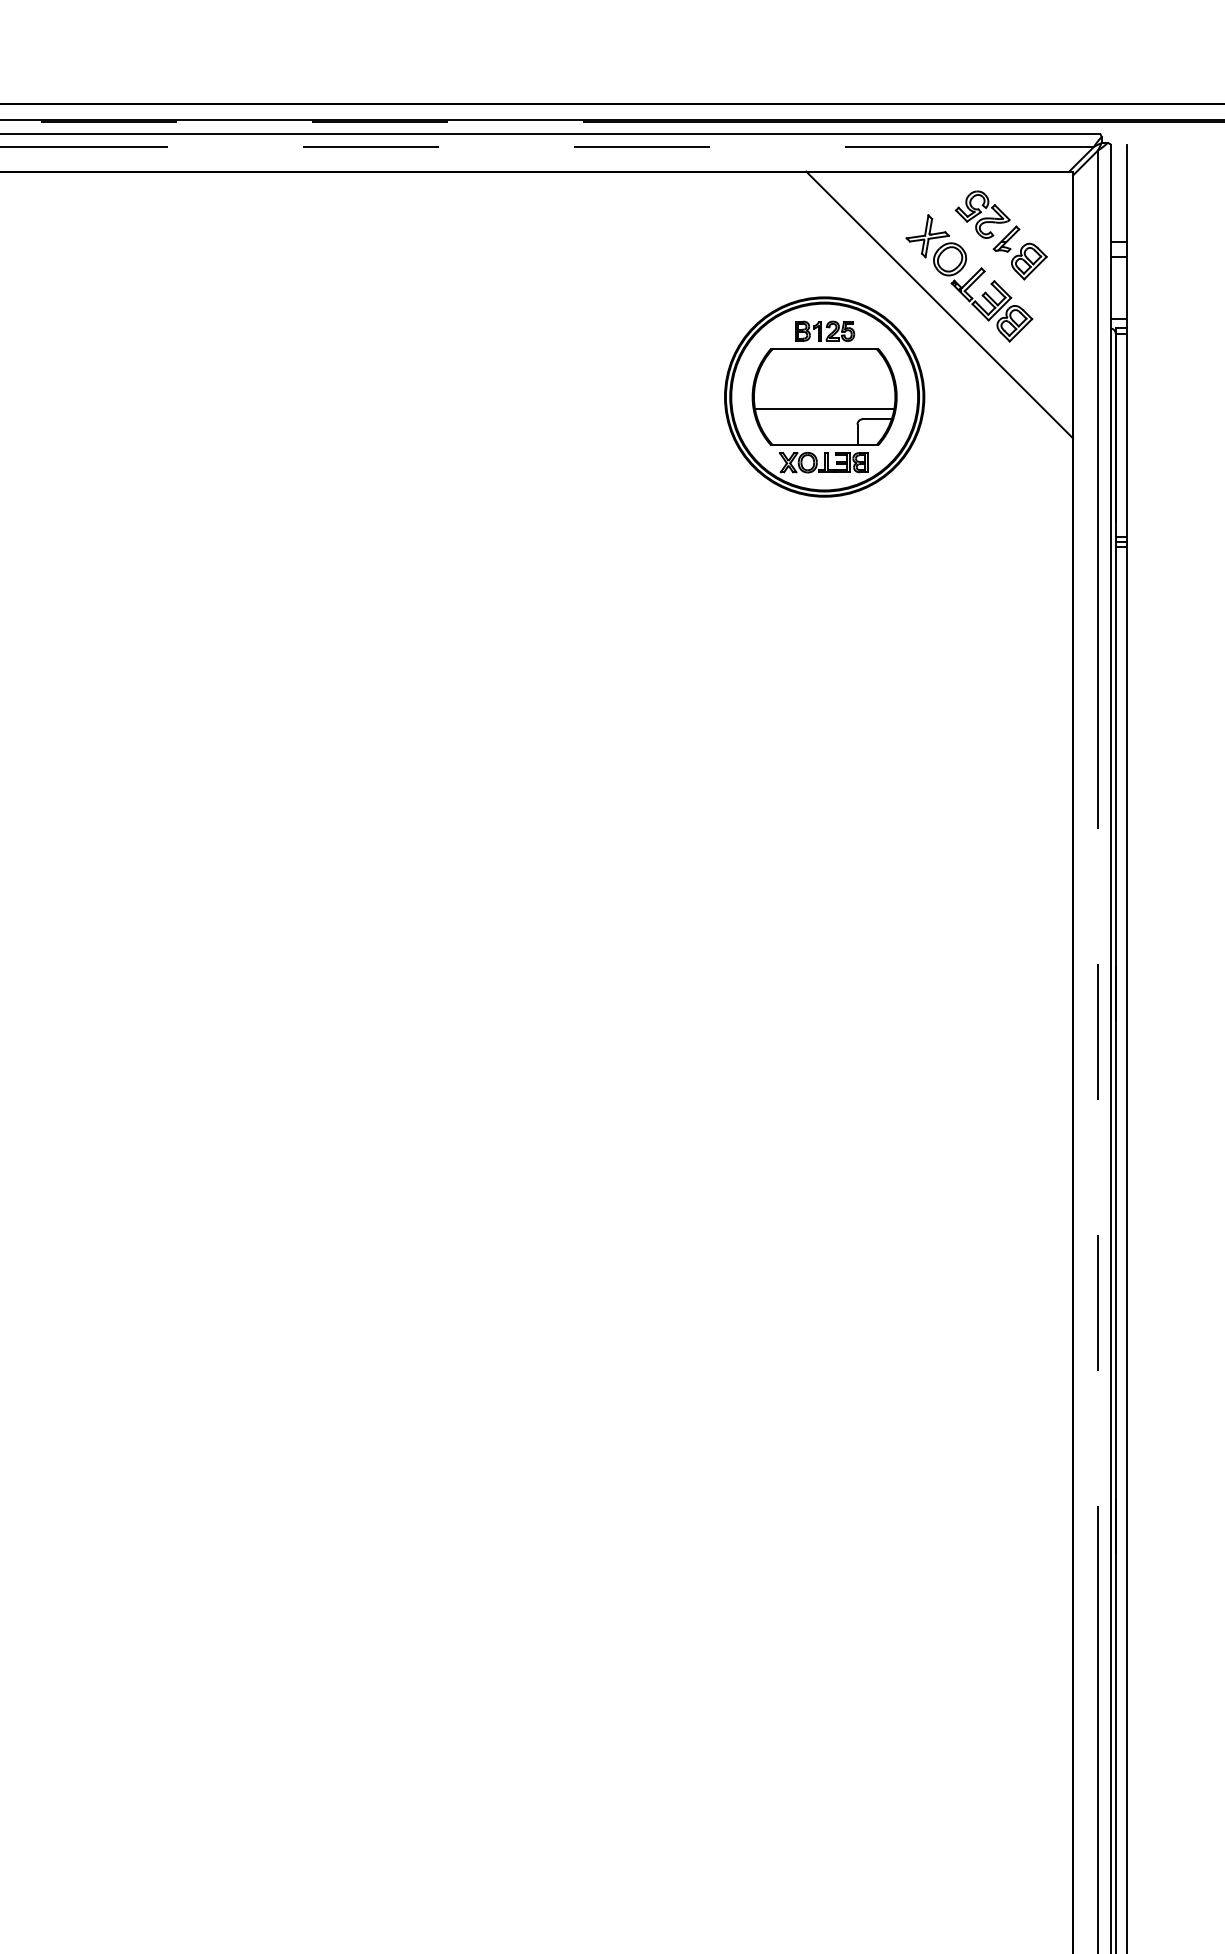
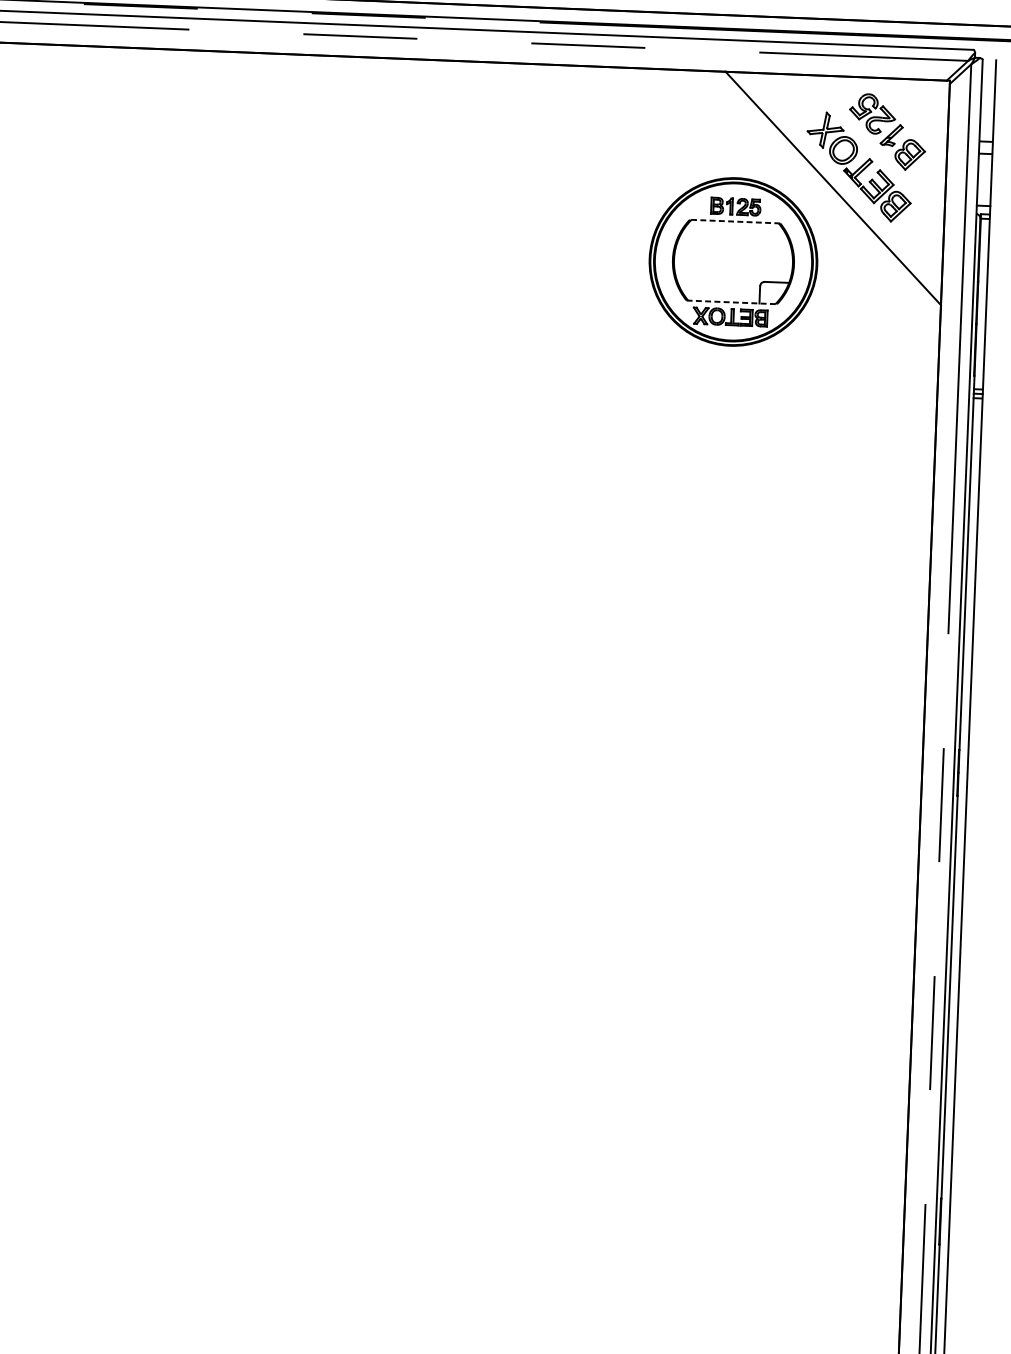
line: (824, 349) -> (734, 222), solid -> dashed
line: (824, 409) -> (732, 272), removed
line: (824, 445) -> (731, 302), solid -> dashed

